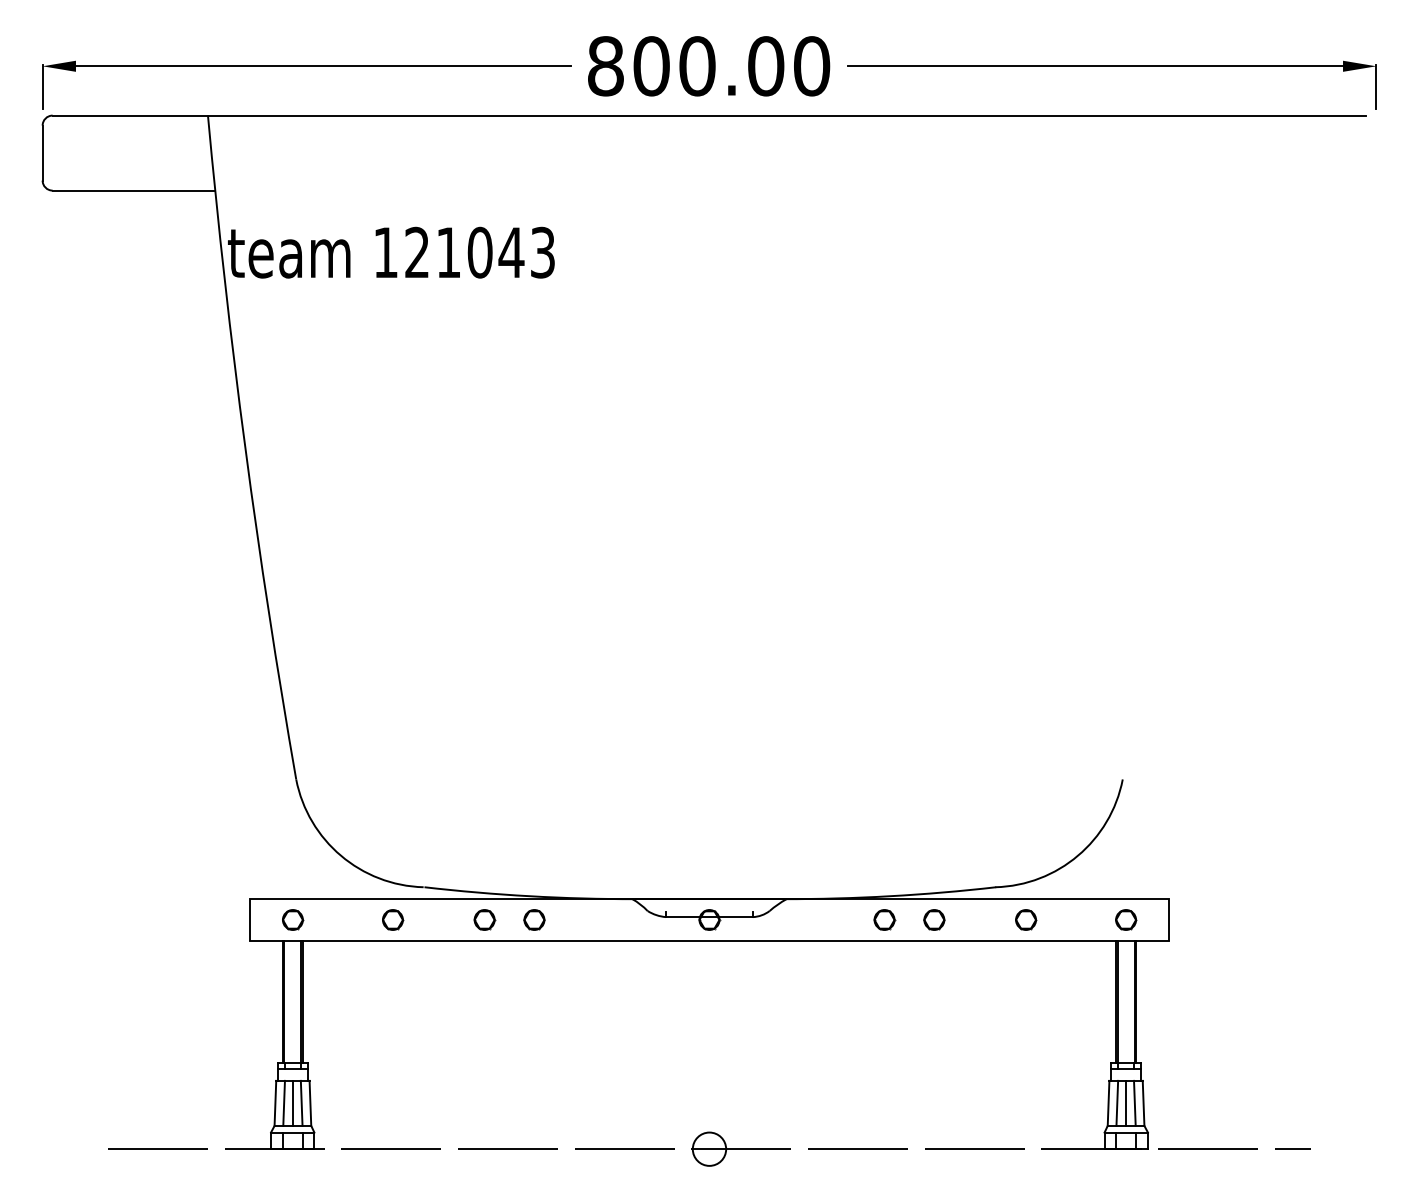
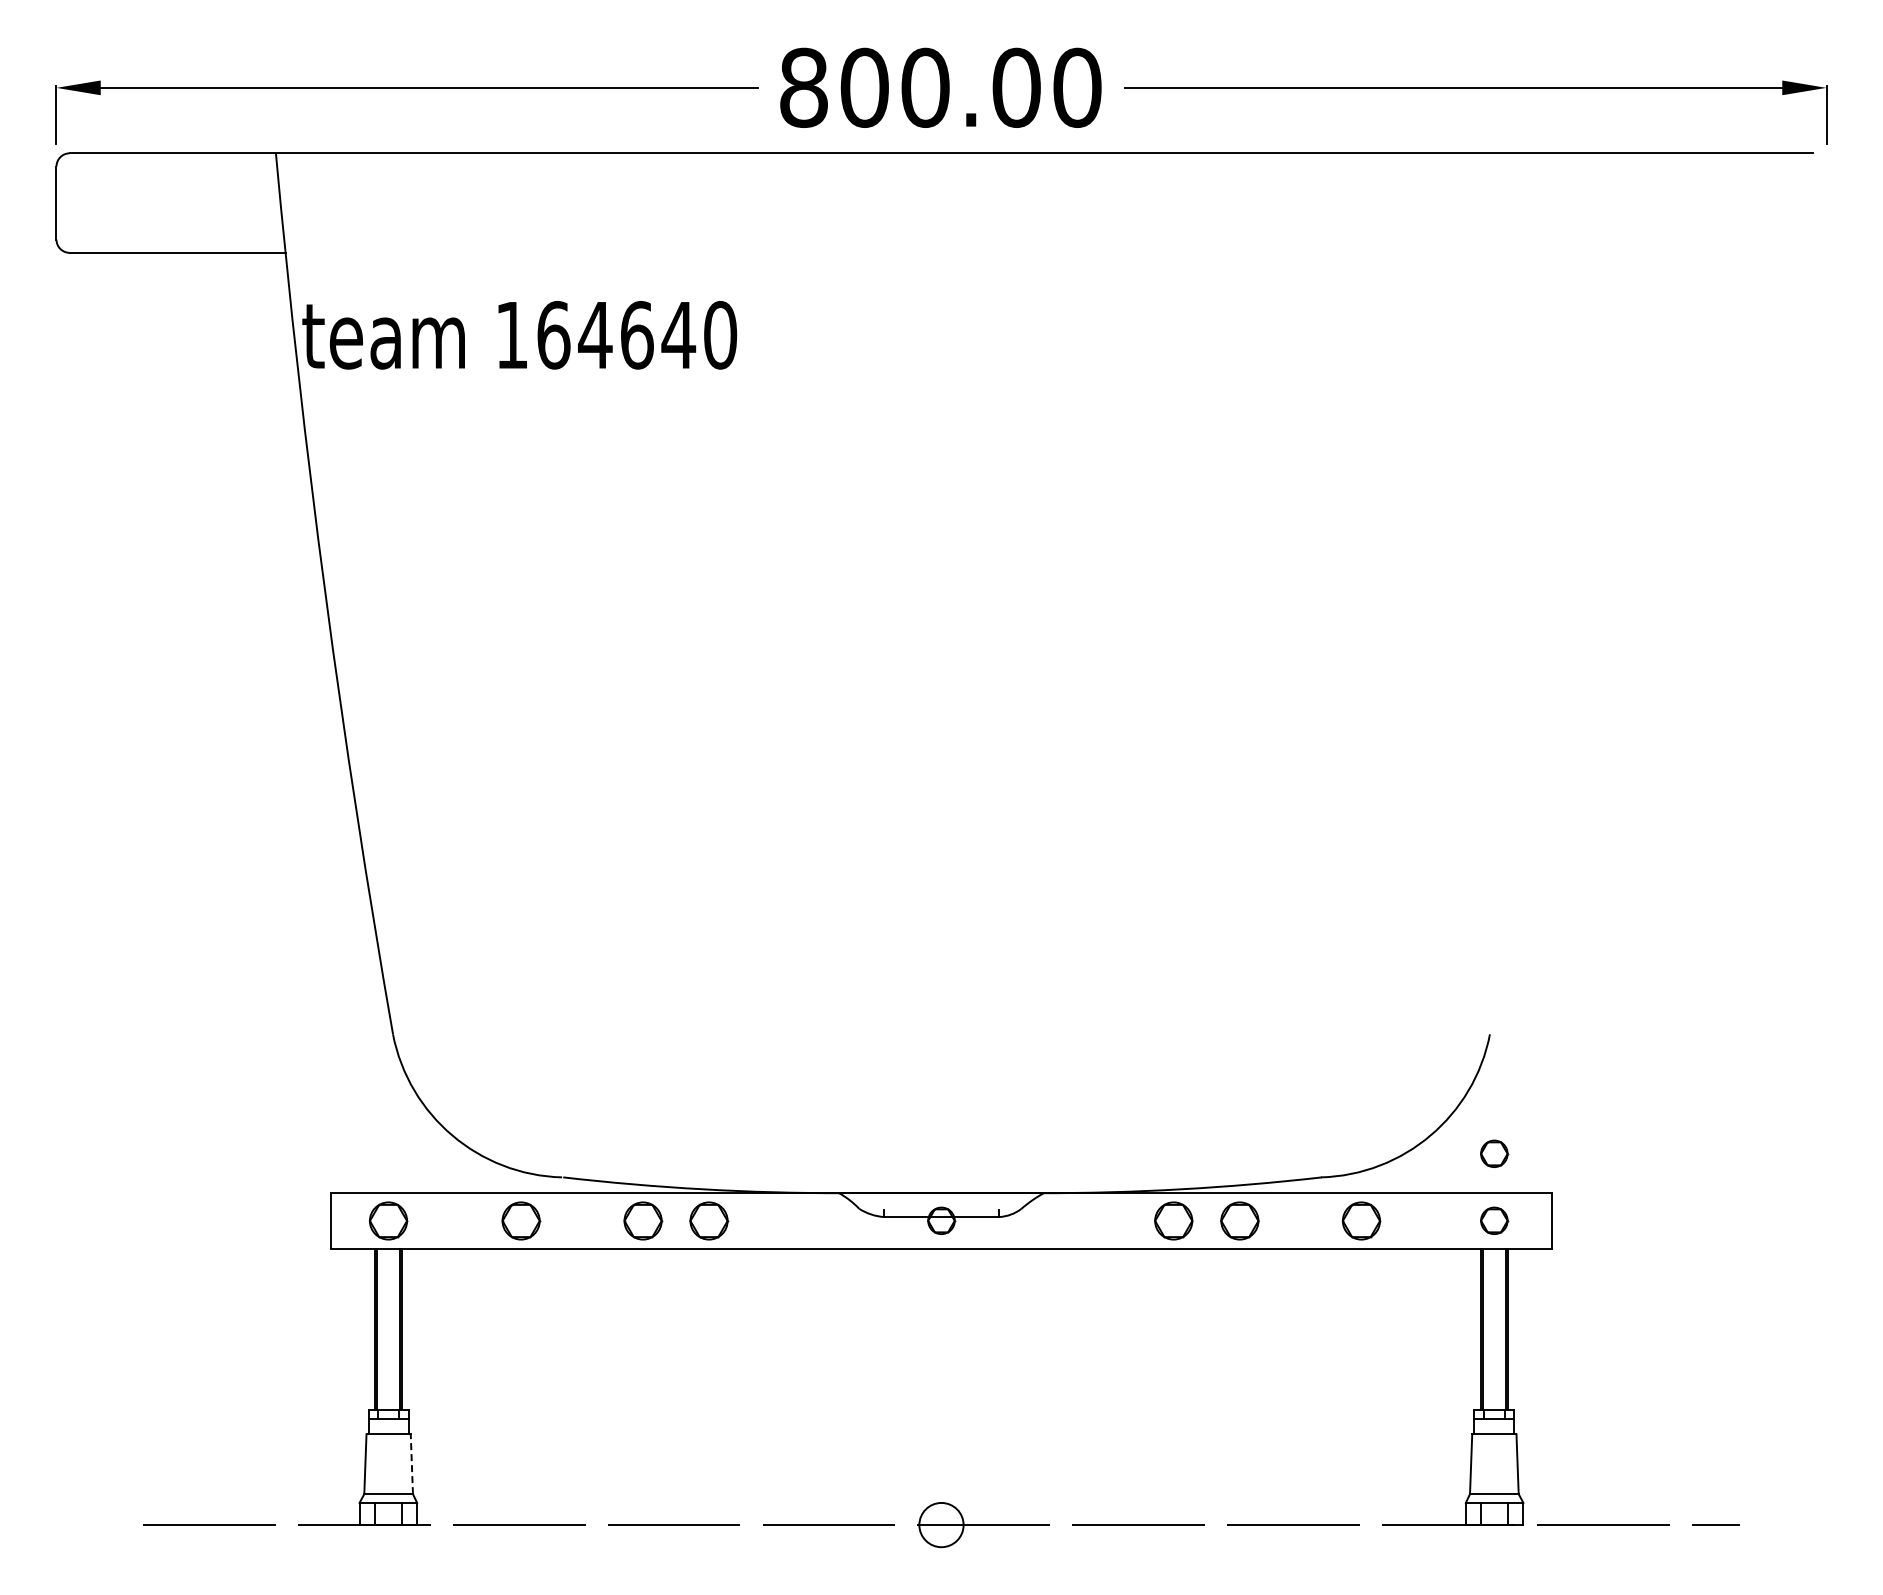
text: (480, 252) -> (637, 335), 121043 -> 164640
part: (1126, 869) -> (1494, 1153), added
part: (292, 919) -> (388, 1220), size x1.4
part: (393, 919) -> (521, 1220), size x1.4
part: (484, 919) -> (642, 1220), size x1.4
part: (534, 919) -> (709, 1220), size x1.4
part: (884, 919) -> (1173, 1220), size x1.4
part: (934, 919) -> (1239, 1220), size x1.4
part: (1025, 919) -> (1361, 1220), size x1.4
line: (283, 1103) -> (376, 1464), removed
line: (292, 1103) -> (388, 1464), removed
line: (301, 1103) -> (400, 1464), removed
line: (310, 1103) -> (411, 1464), solid -> dashed
line: (1117, 1103) -> (1482, 1464), removed
line: (1126, 1103) -> (1494, 1464), removed
line: (1134, 1103) -> (1505, 1464), removed

